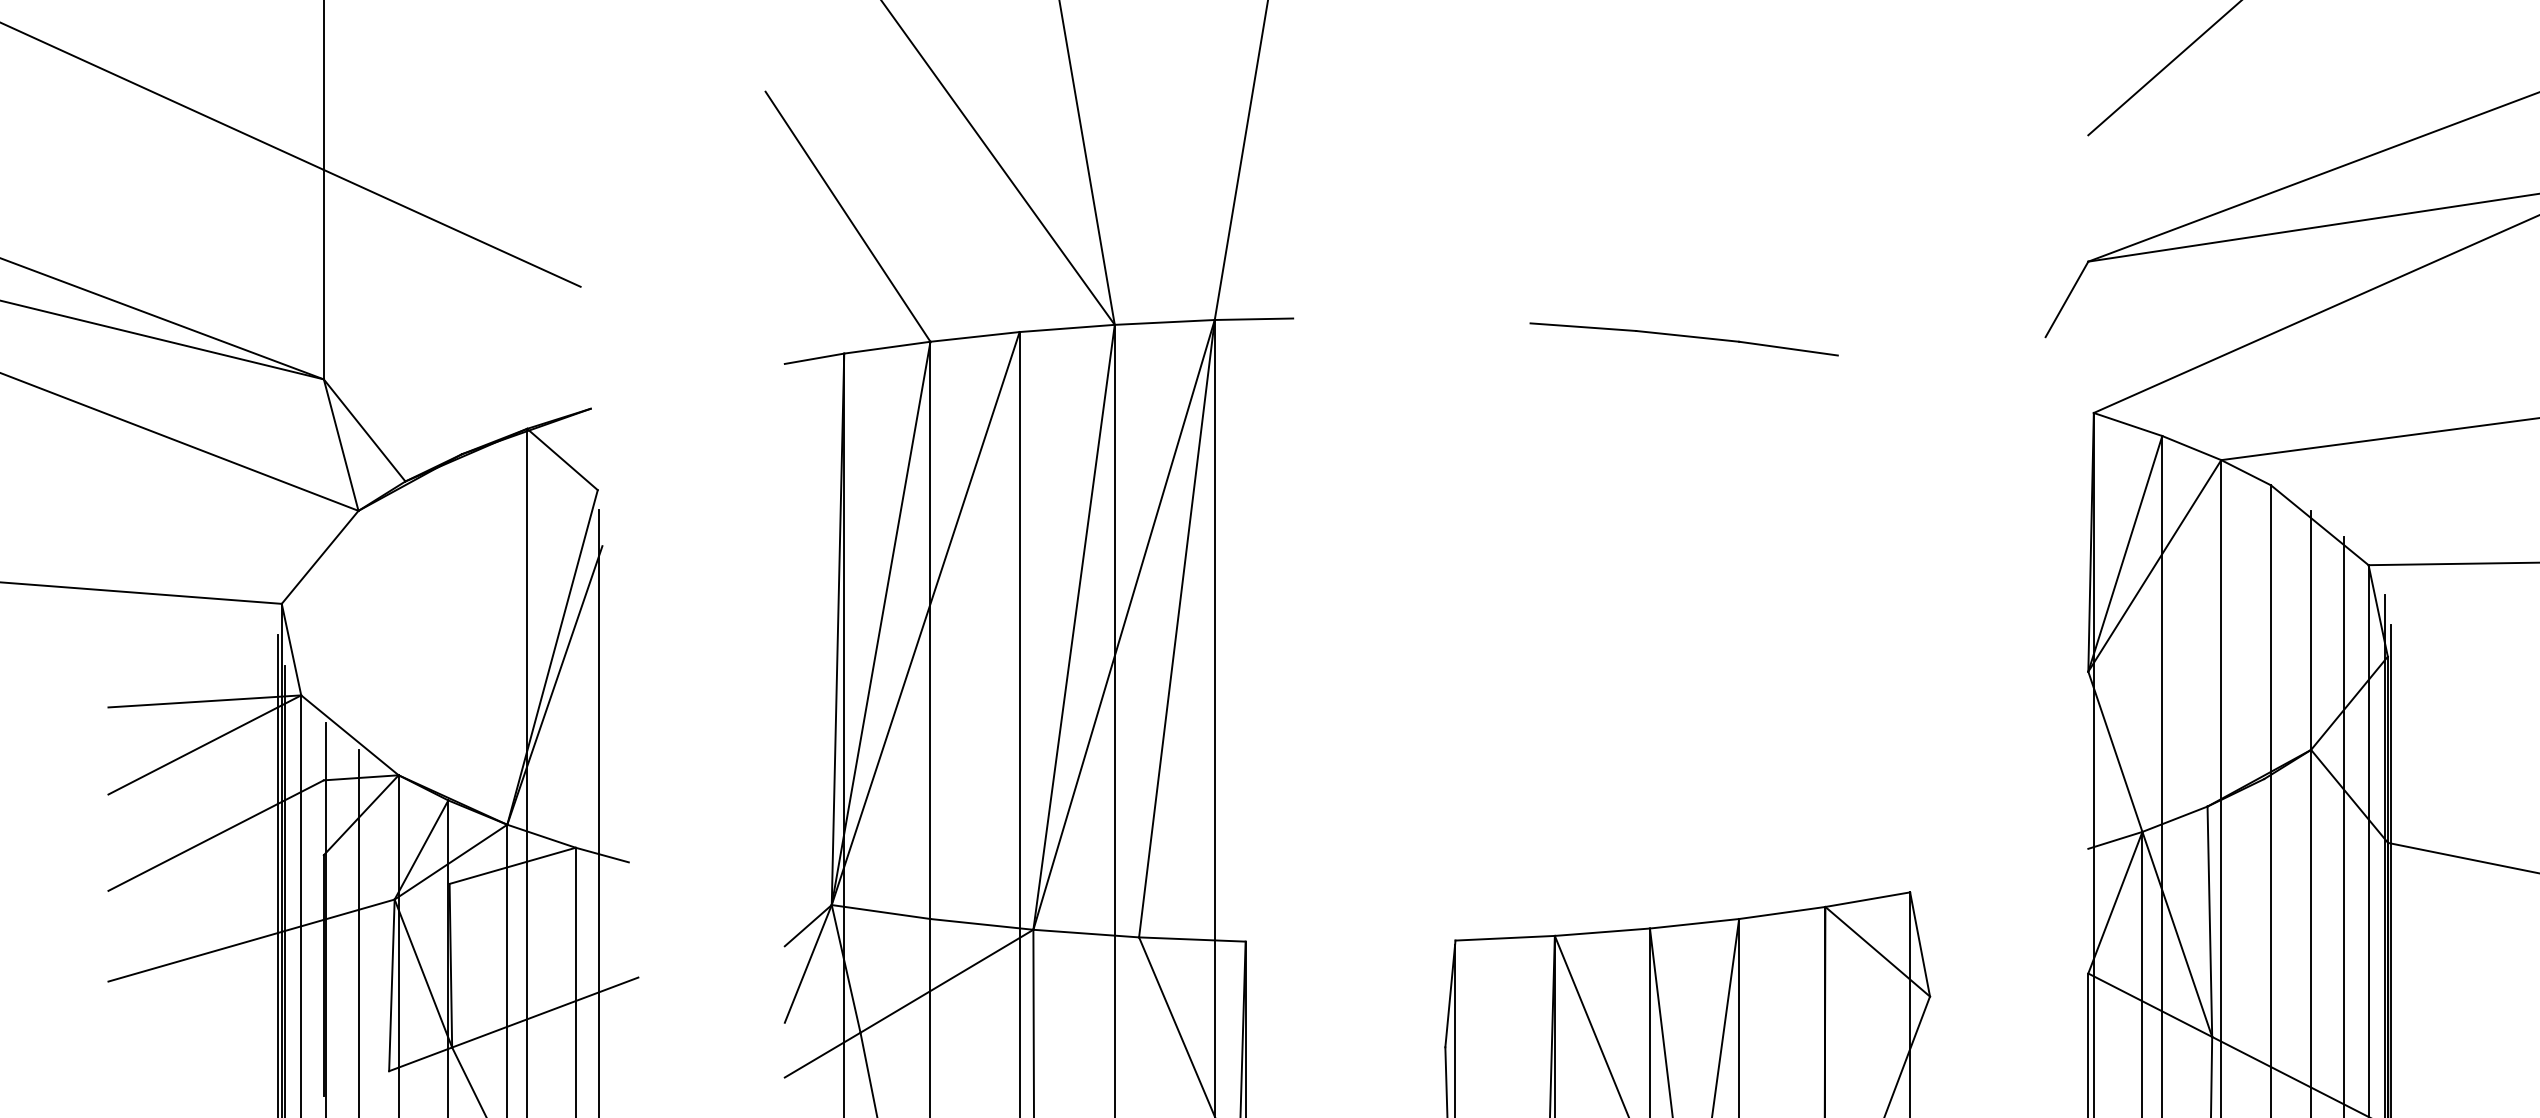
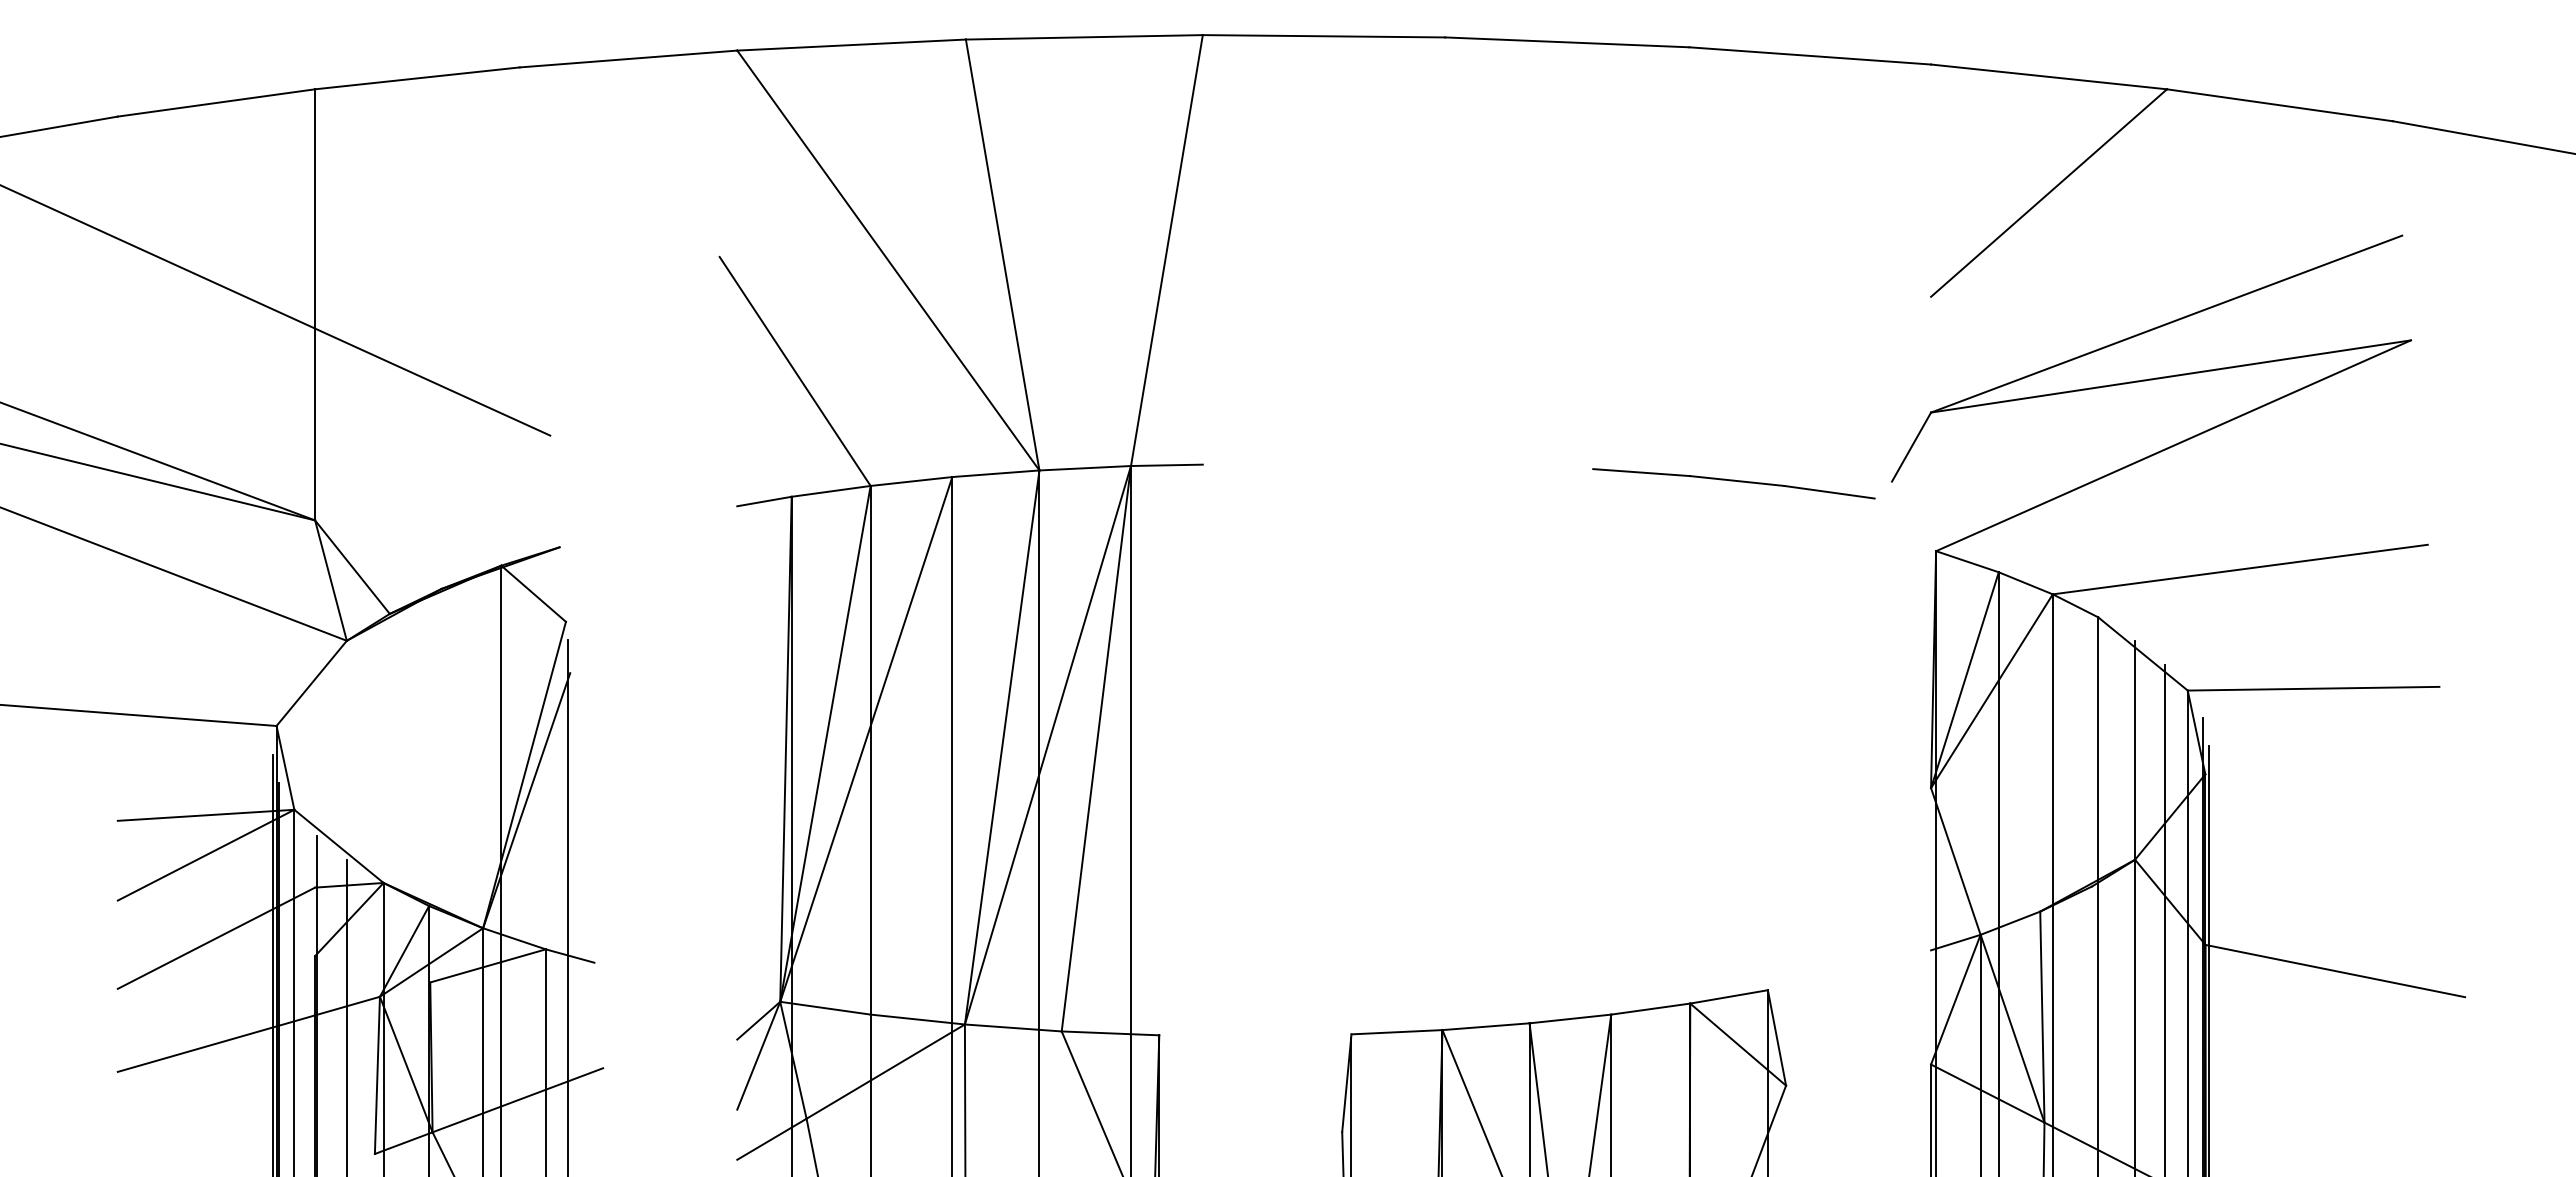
part: (1683, 339) -> (1733, 483), moved

